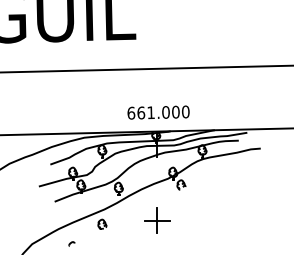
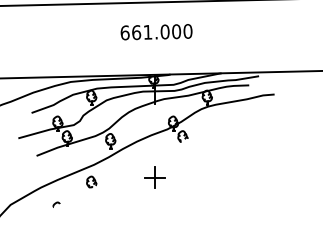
text: (158, 112) -> (156, 32), moved
part: (157, 220) -> (155, 177), size x0.7

